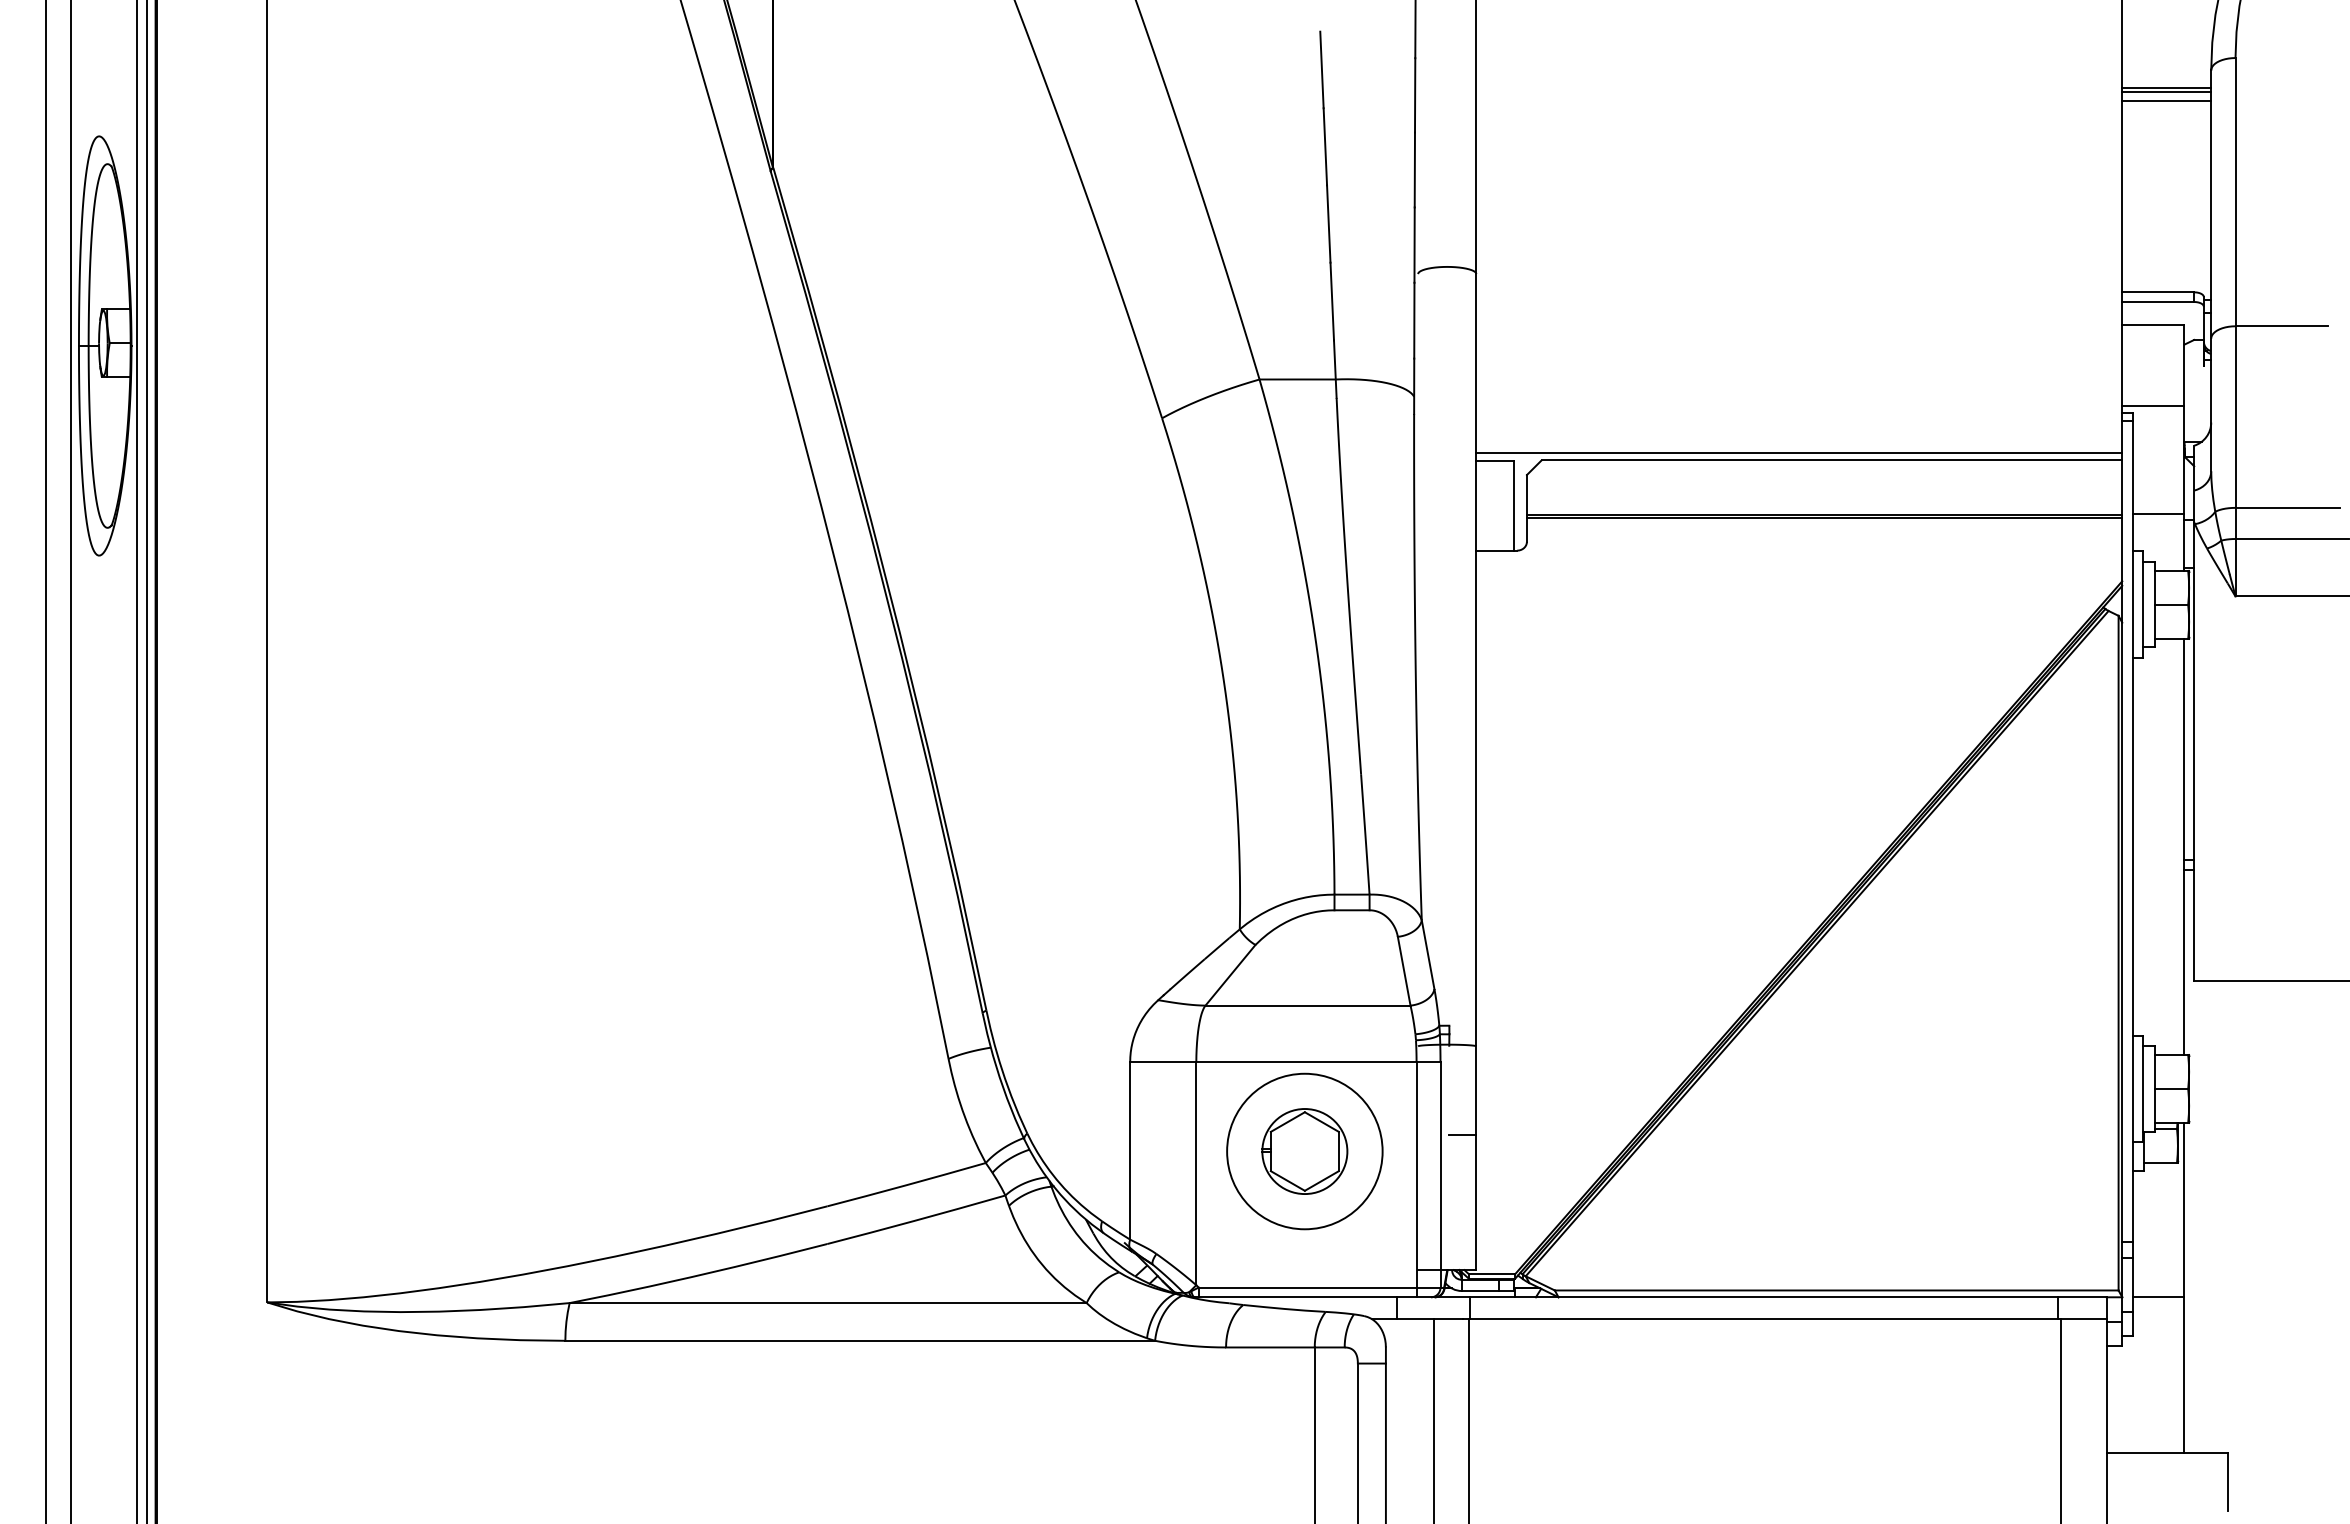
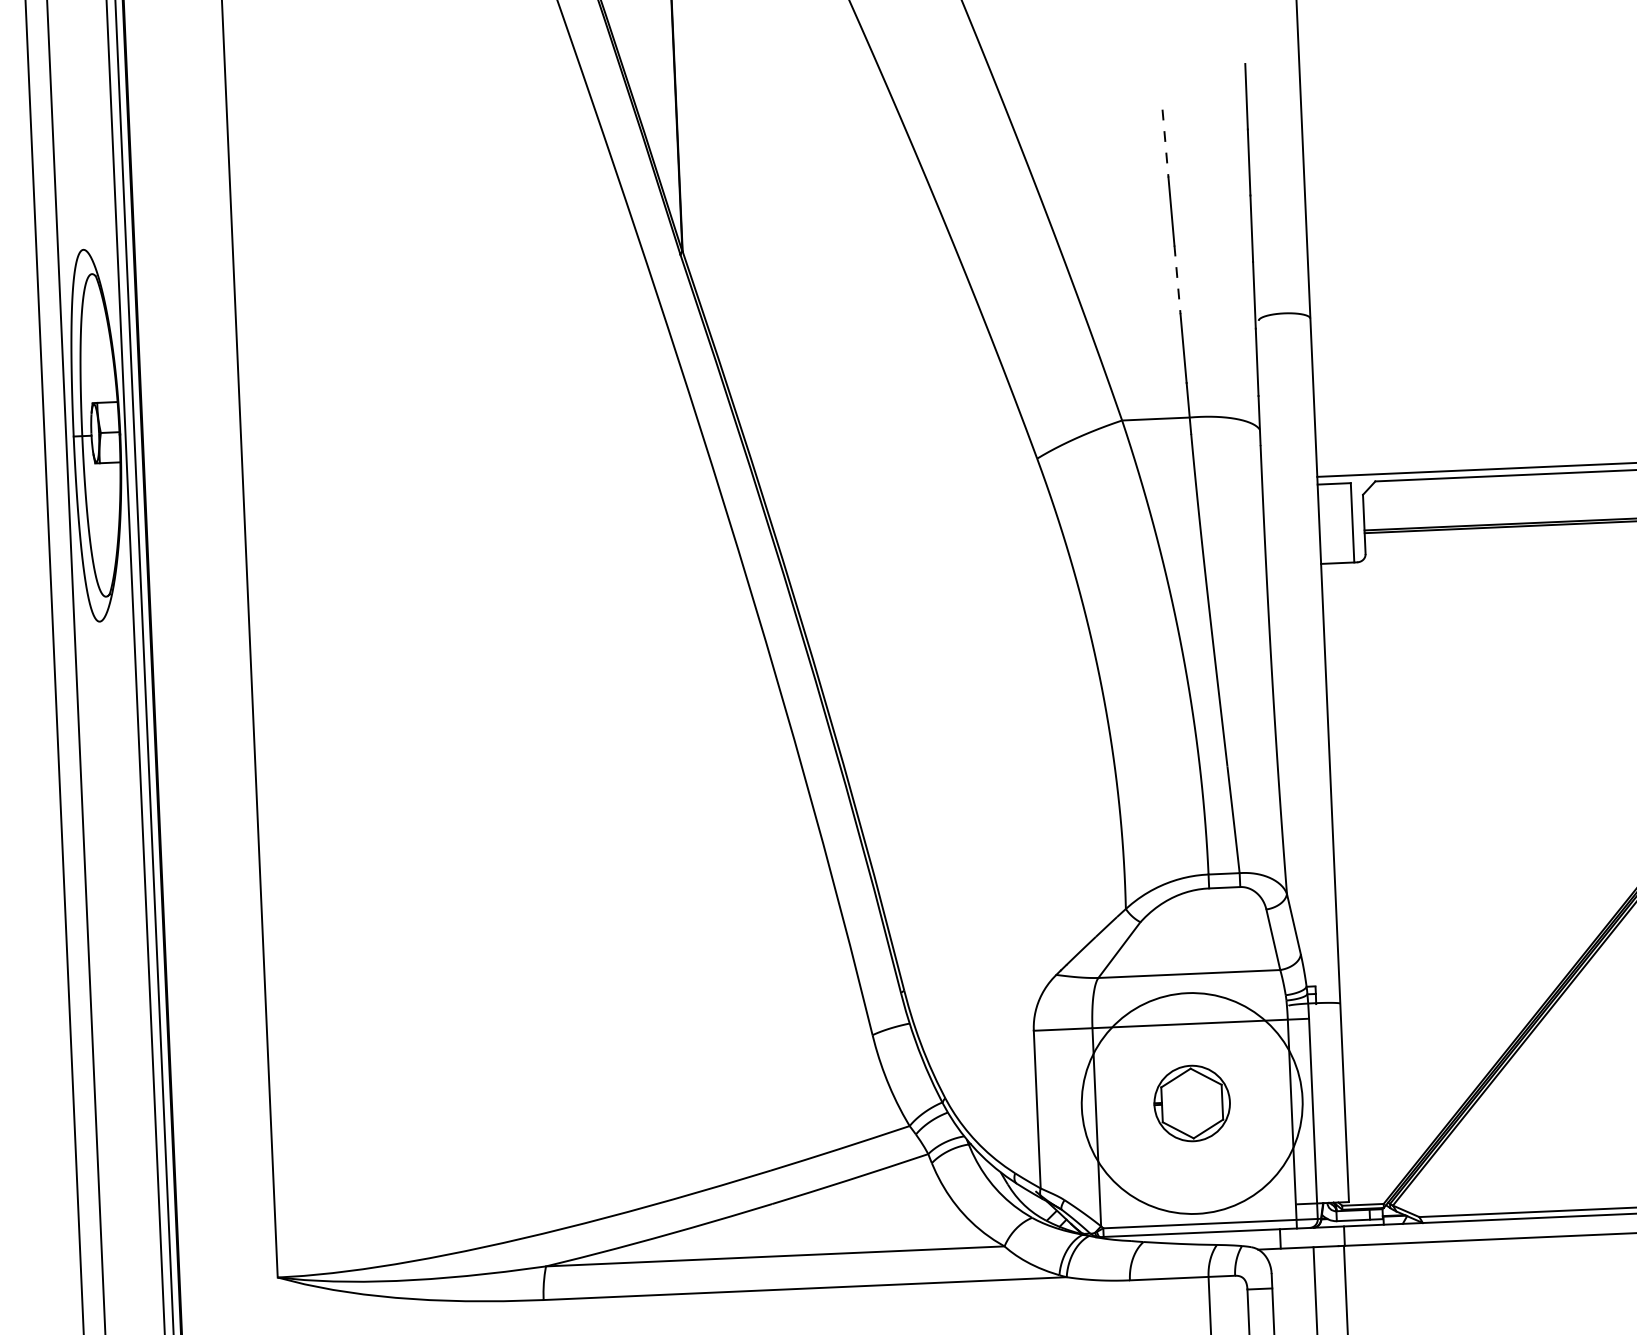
line: (1321, 70) -> (1165, 144), solid -> dashed
line: (1328, 224) -> (1177, 280), solid -> dashed
line: (1462, 1135) -> (1331, 1083), removed
circle: (1304, 1151) -> (1191, 1103), size x1.6

